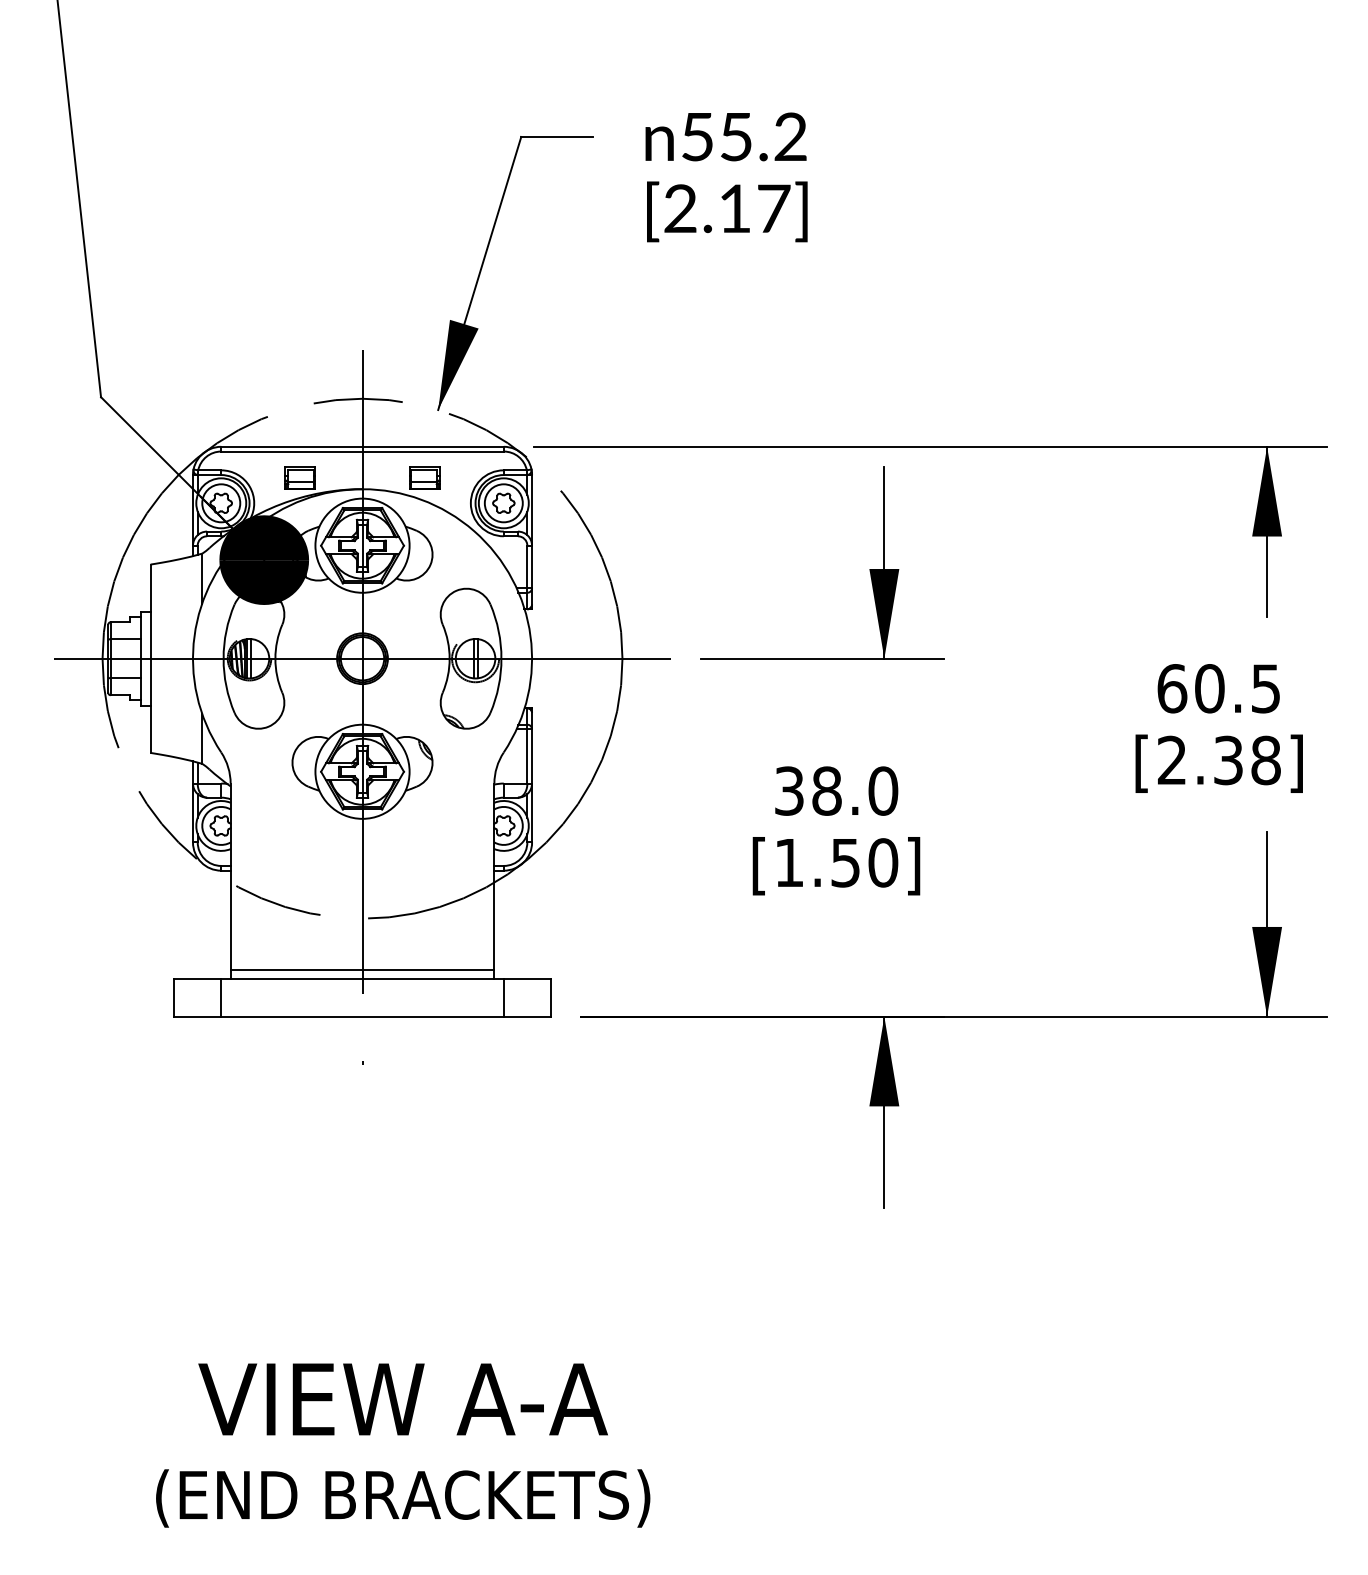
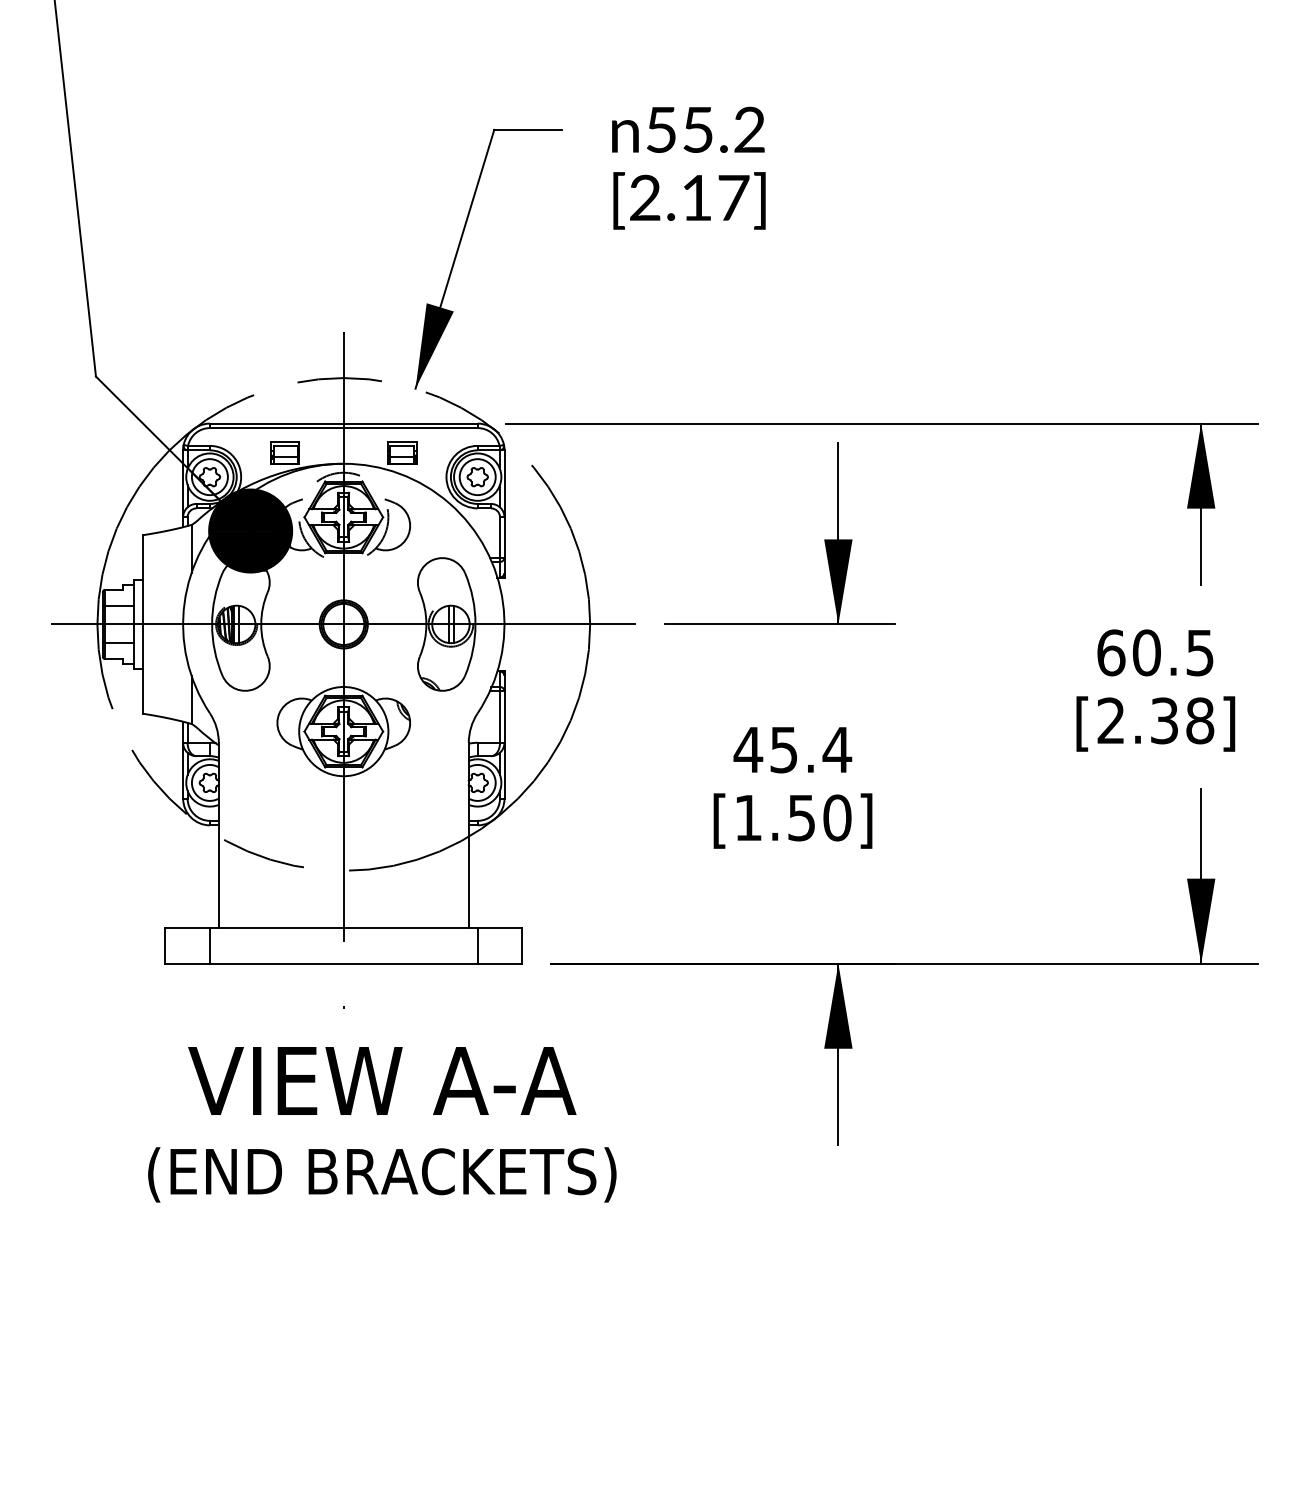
circle: (362, 545) -> (343, 517), solid -> dashed
text: (835, 790) -> (792, 749), 38.0 -> 45.4
line: (362, 969) -> (343, 918), removed
text: (403, 1445) -> (382, 1124), moved

